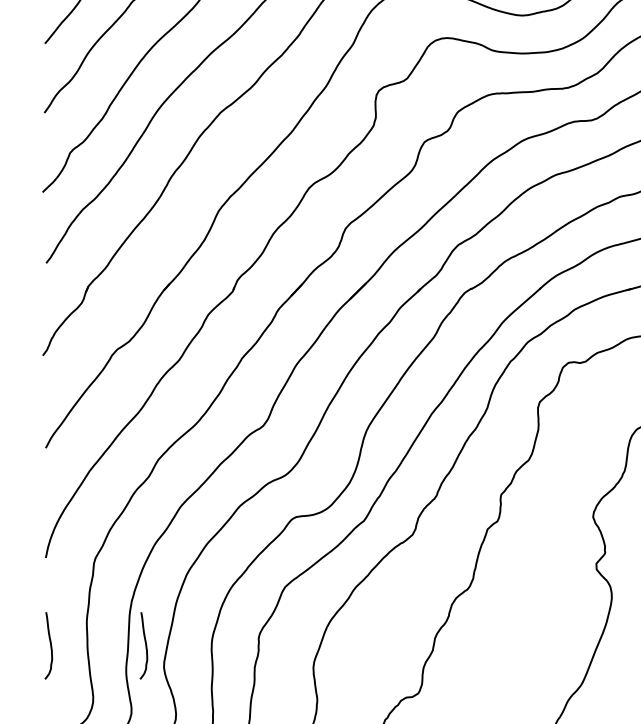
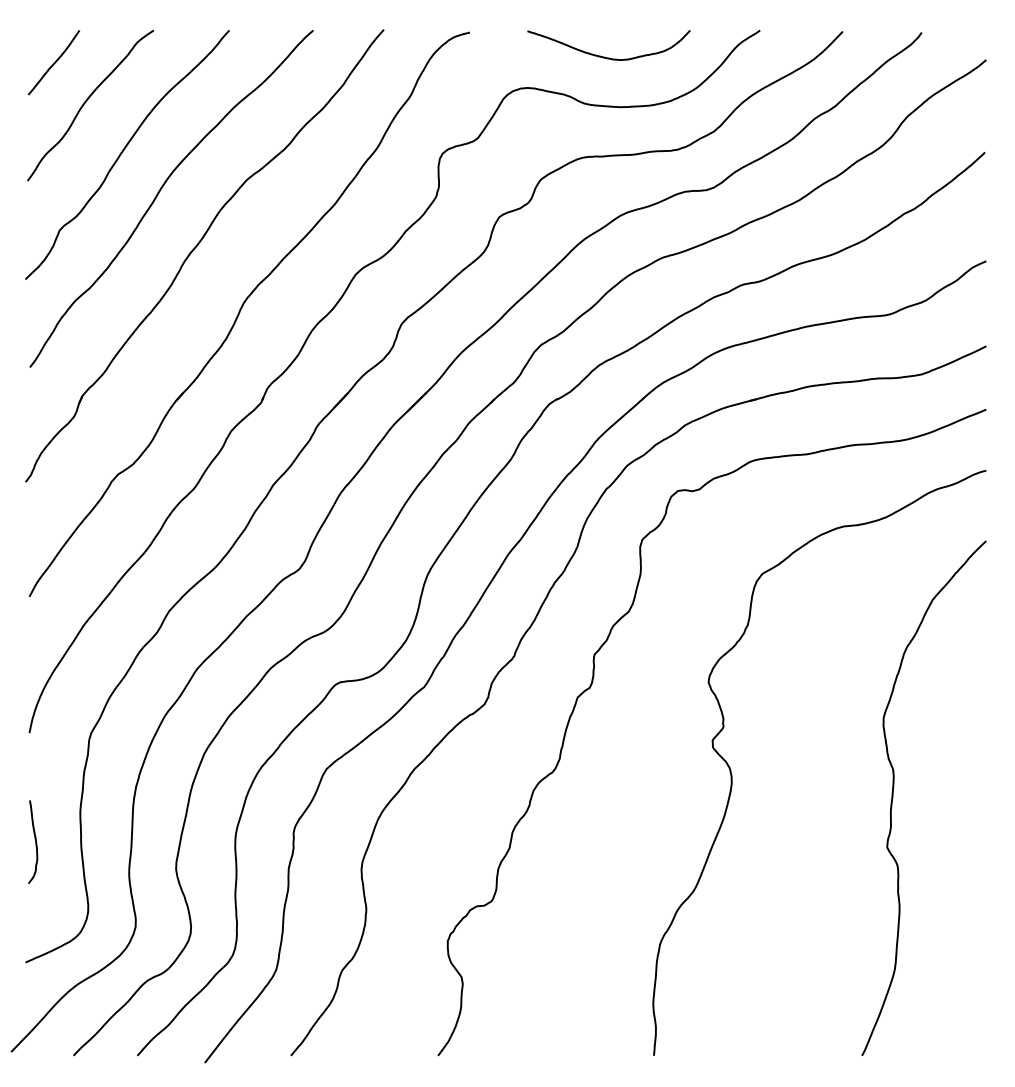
curve: (145, 645) -> (153, 841), removed

